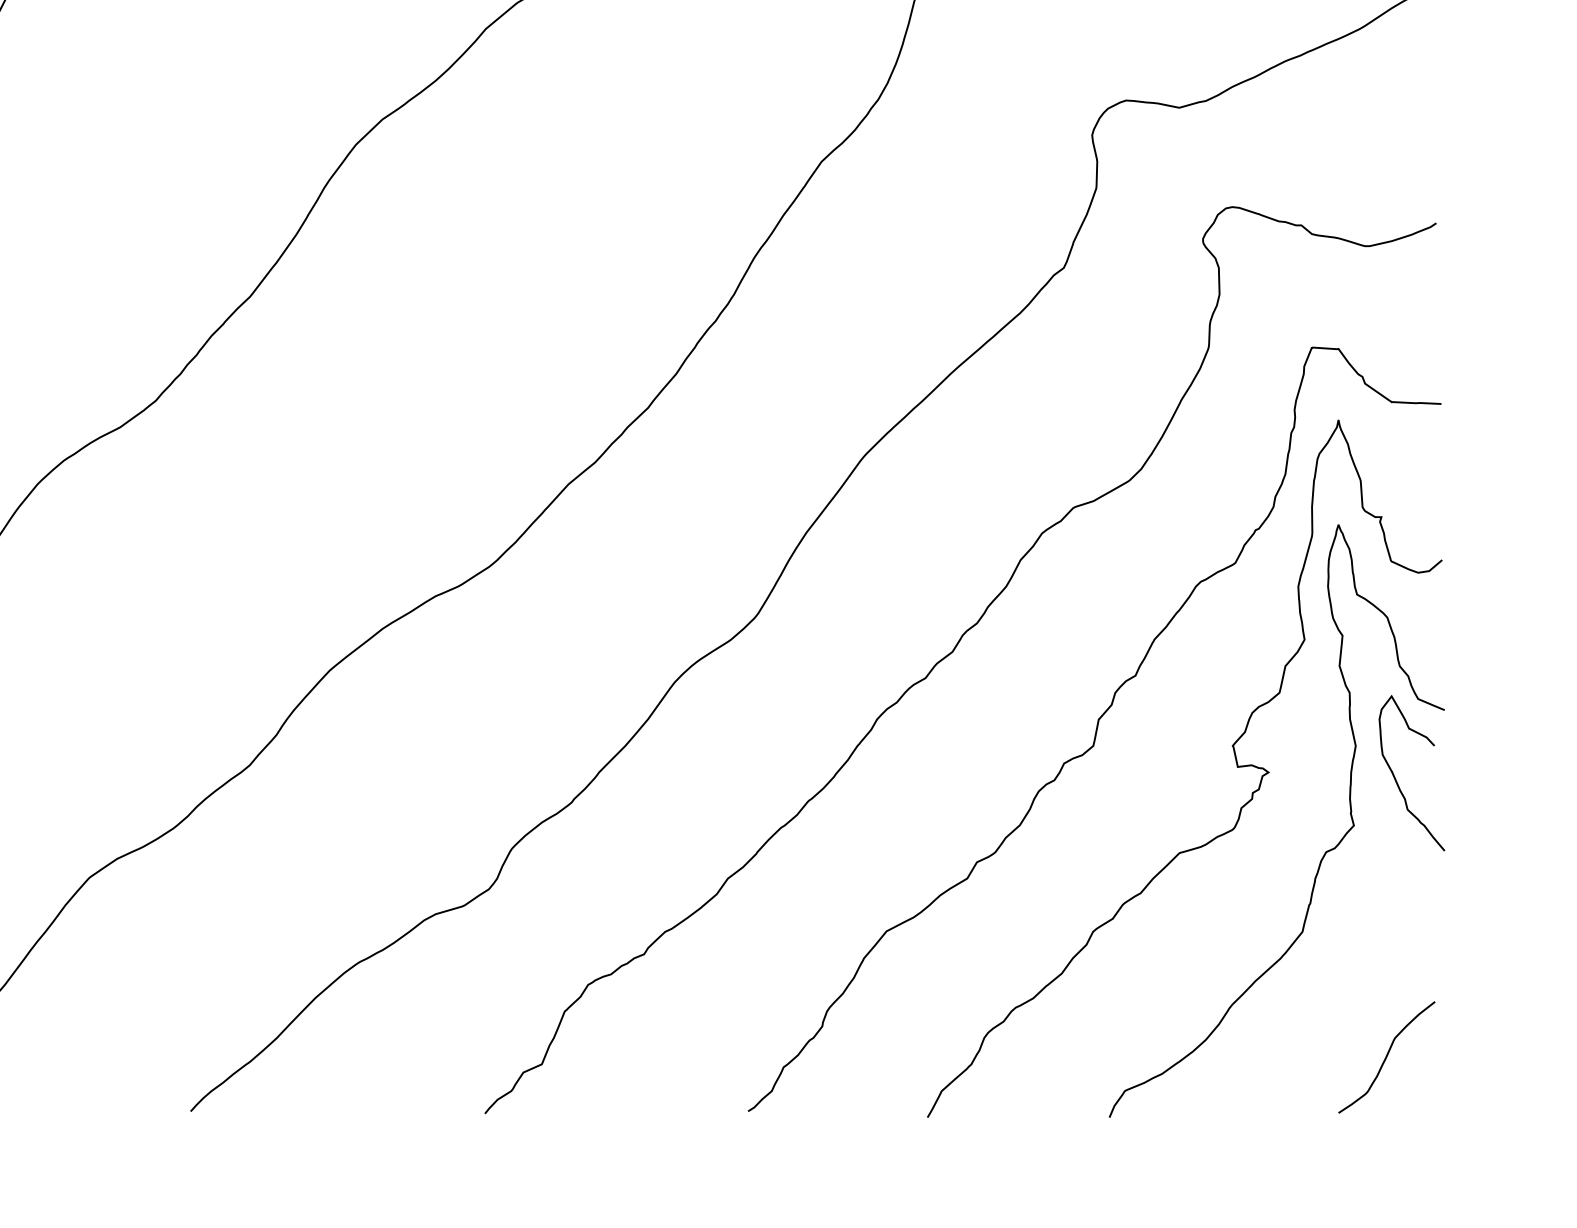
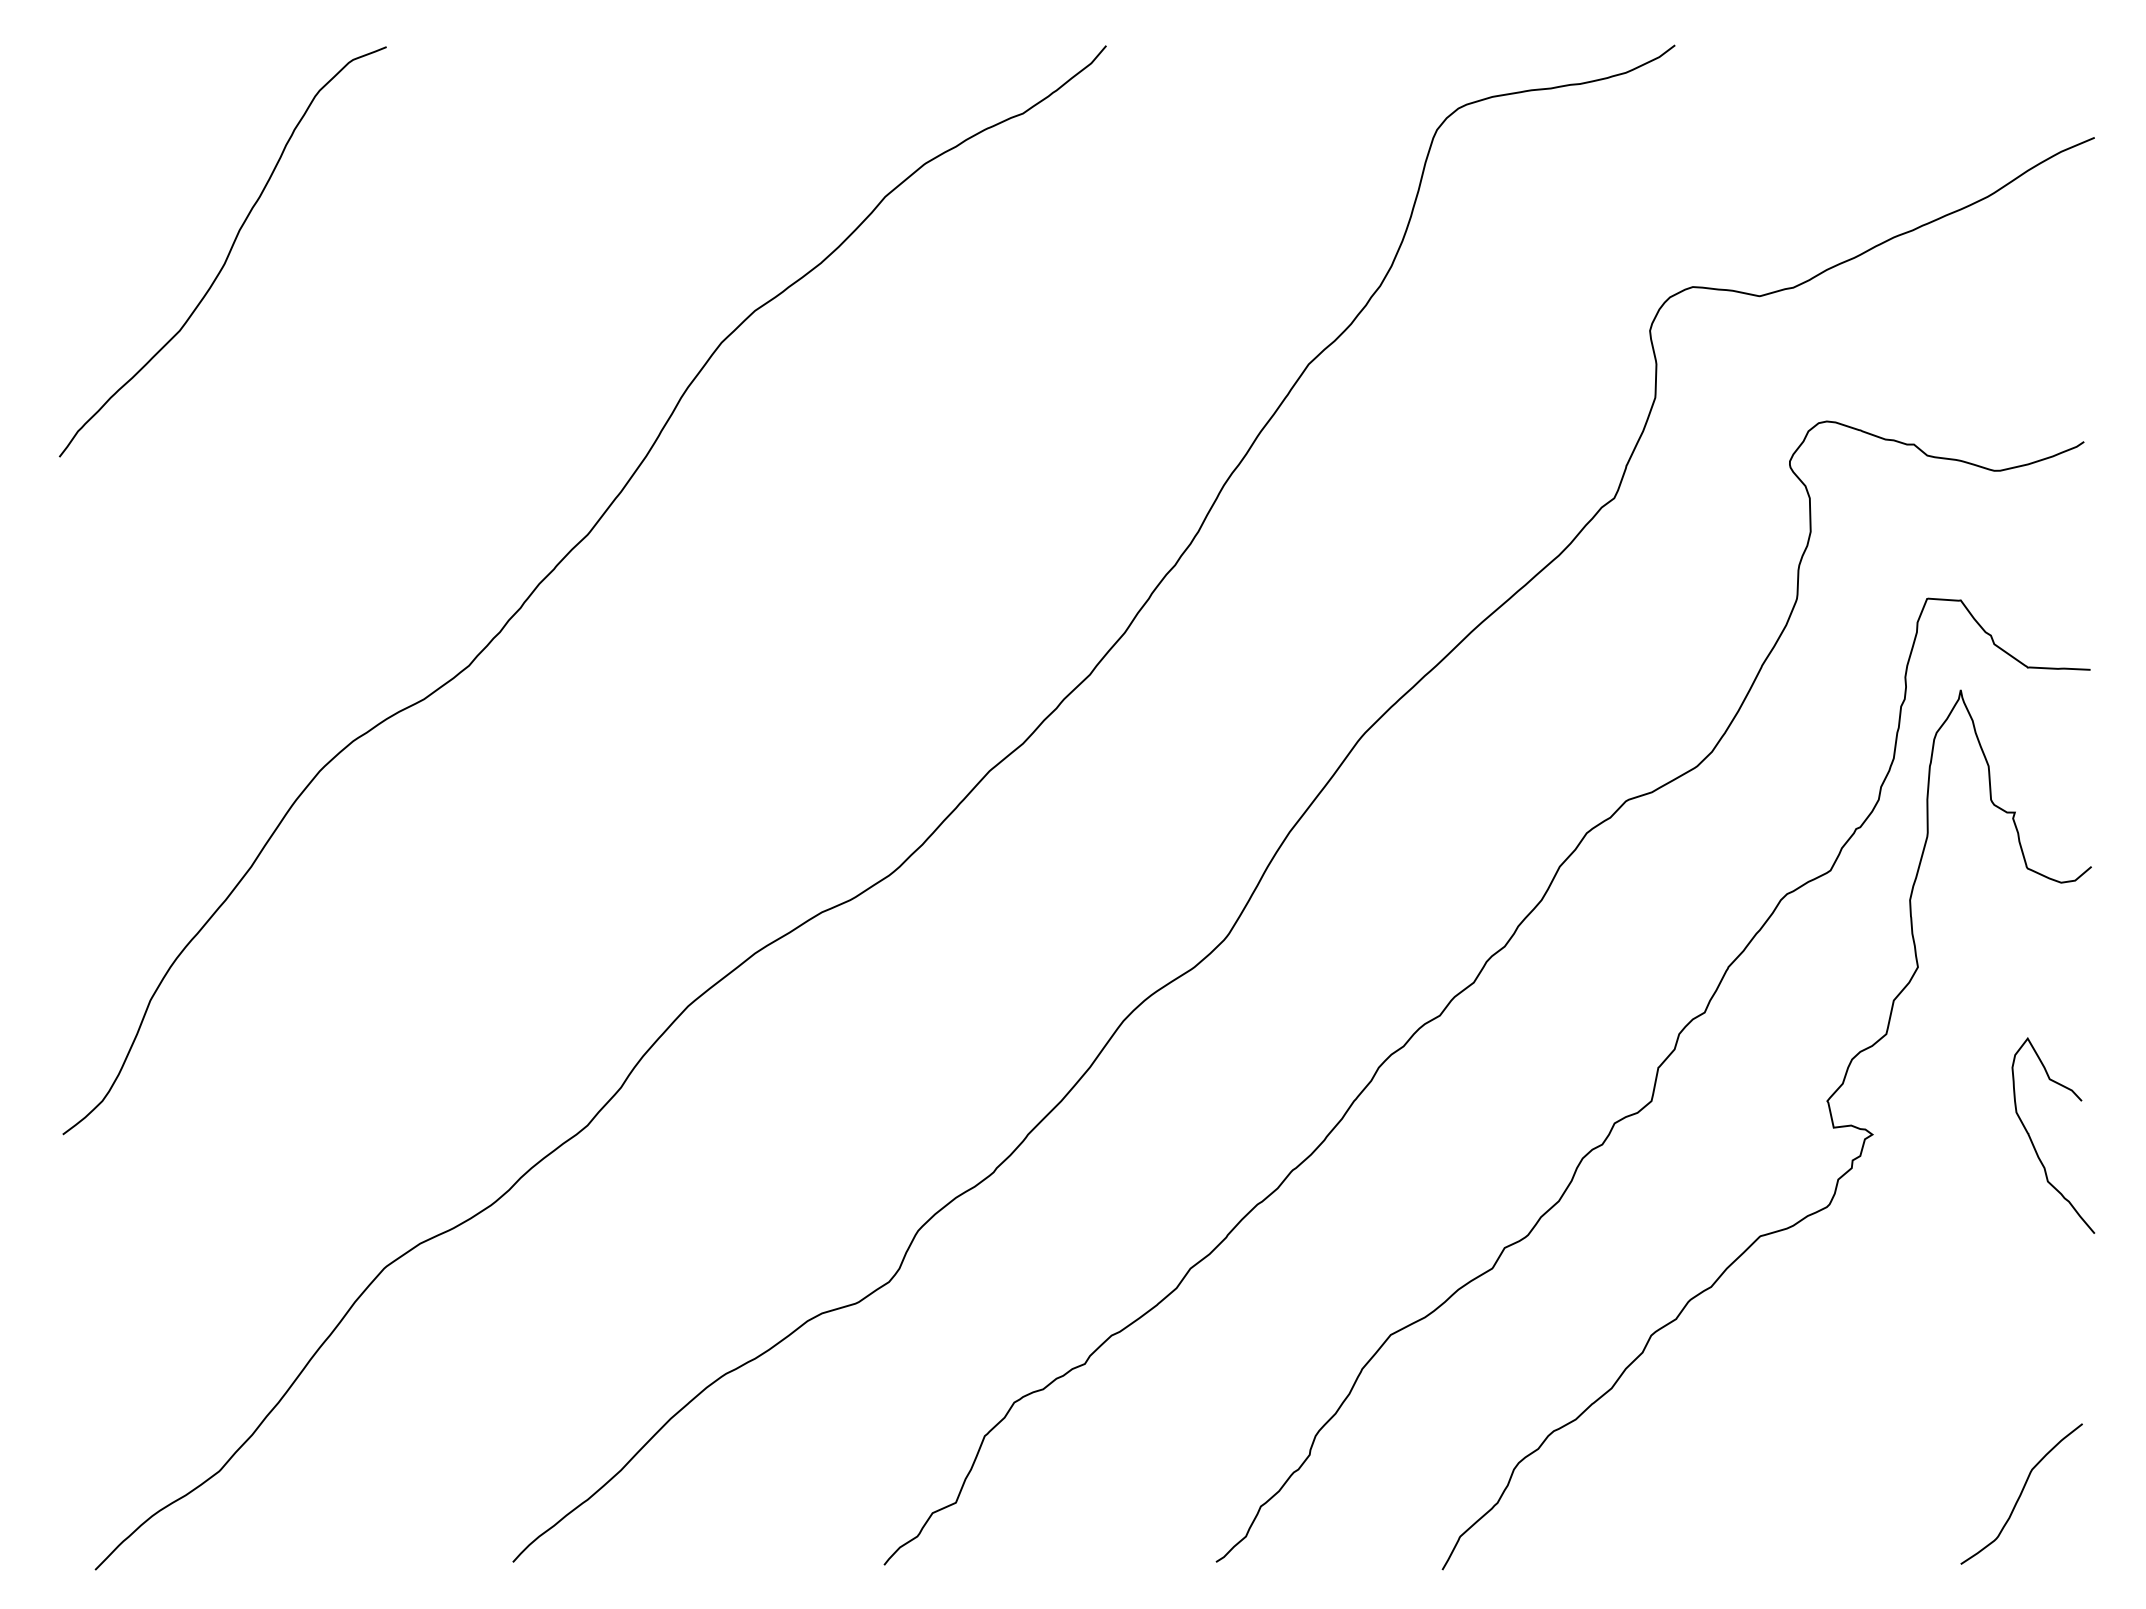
curve: (1324, 854) -> (1942, 1237), removed

